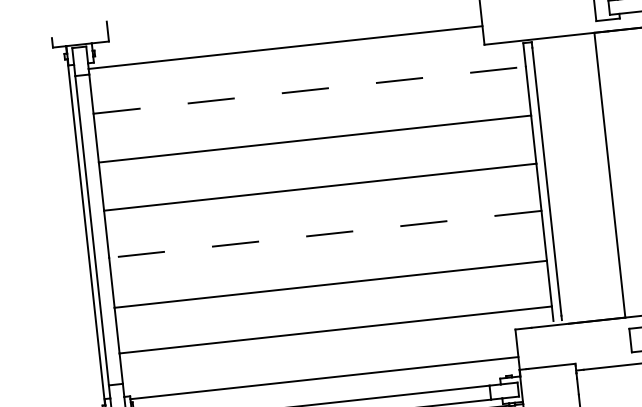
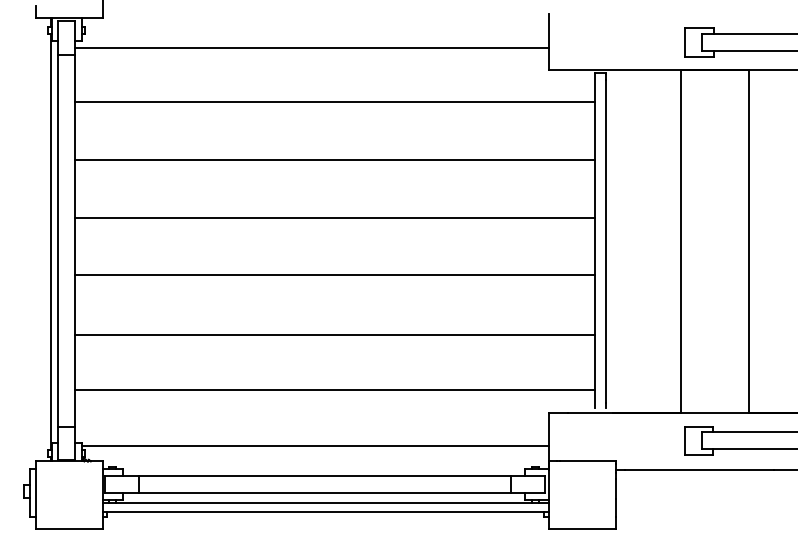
line: (309, 90) -> (335, 101), dashed -> solid
line: (324, 234) -> (334, 275), dashed -> solid

